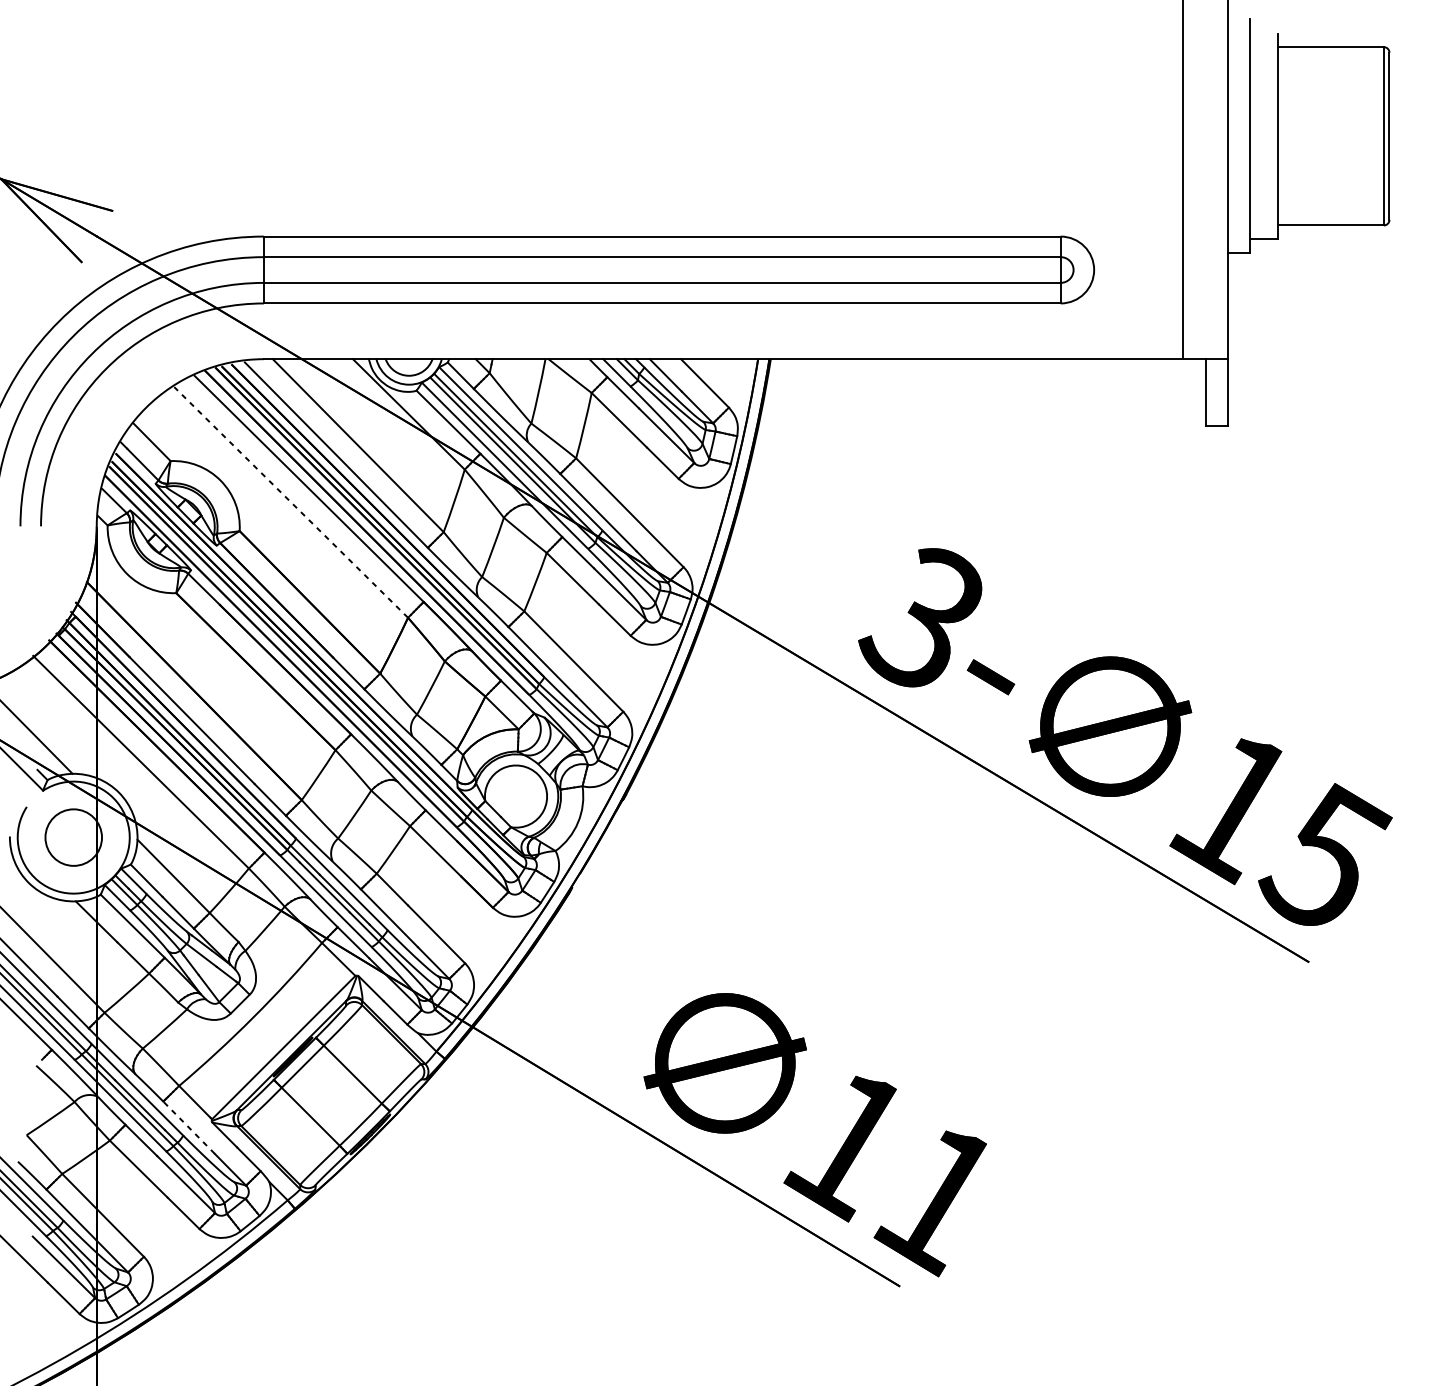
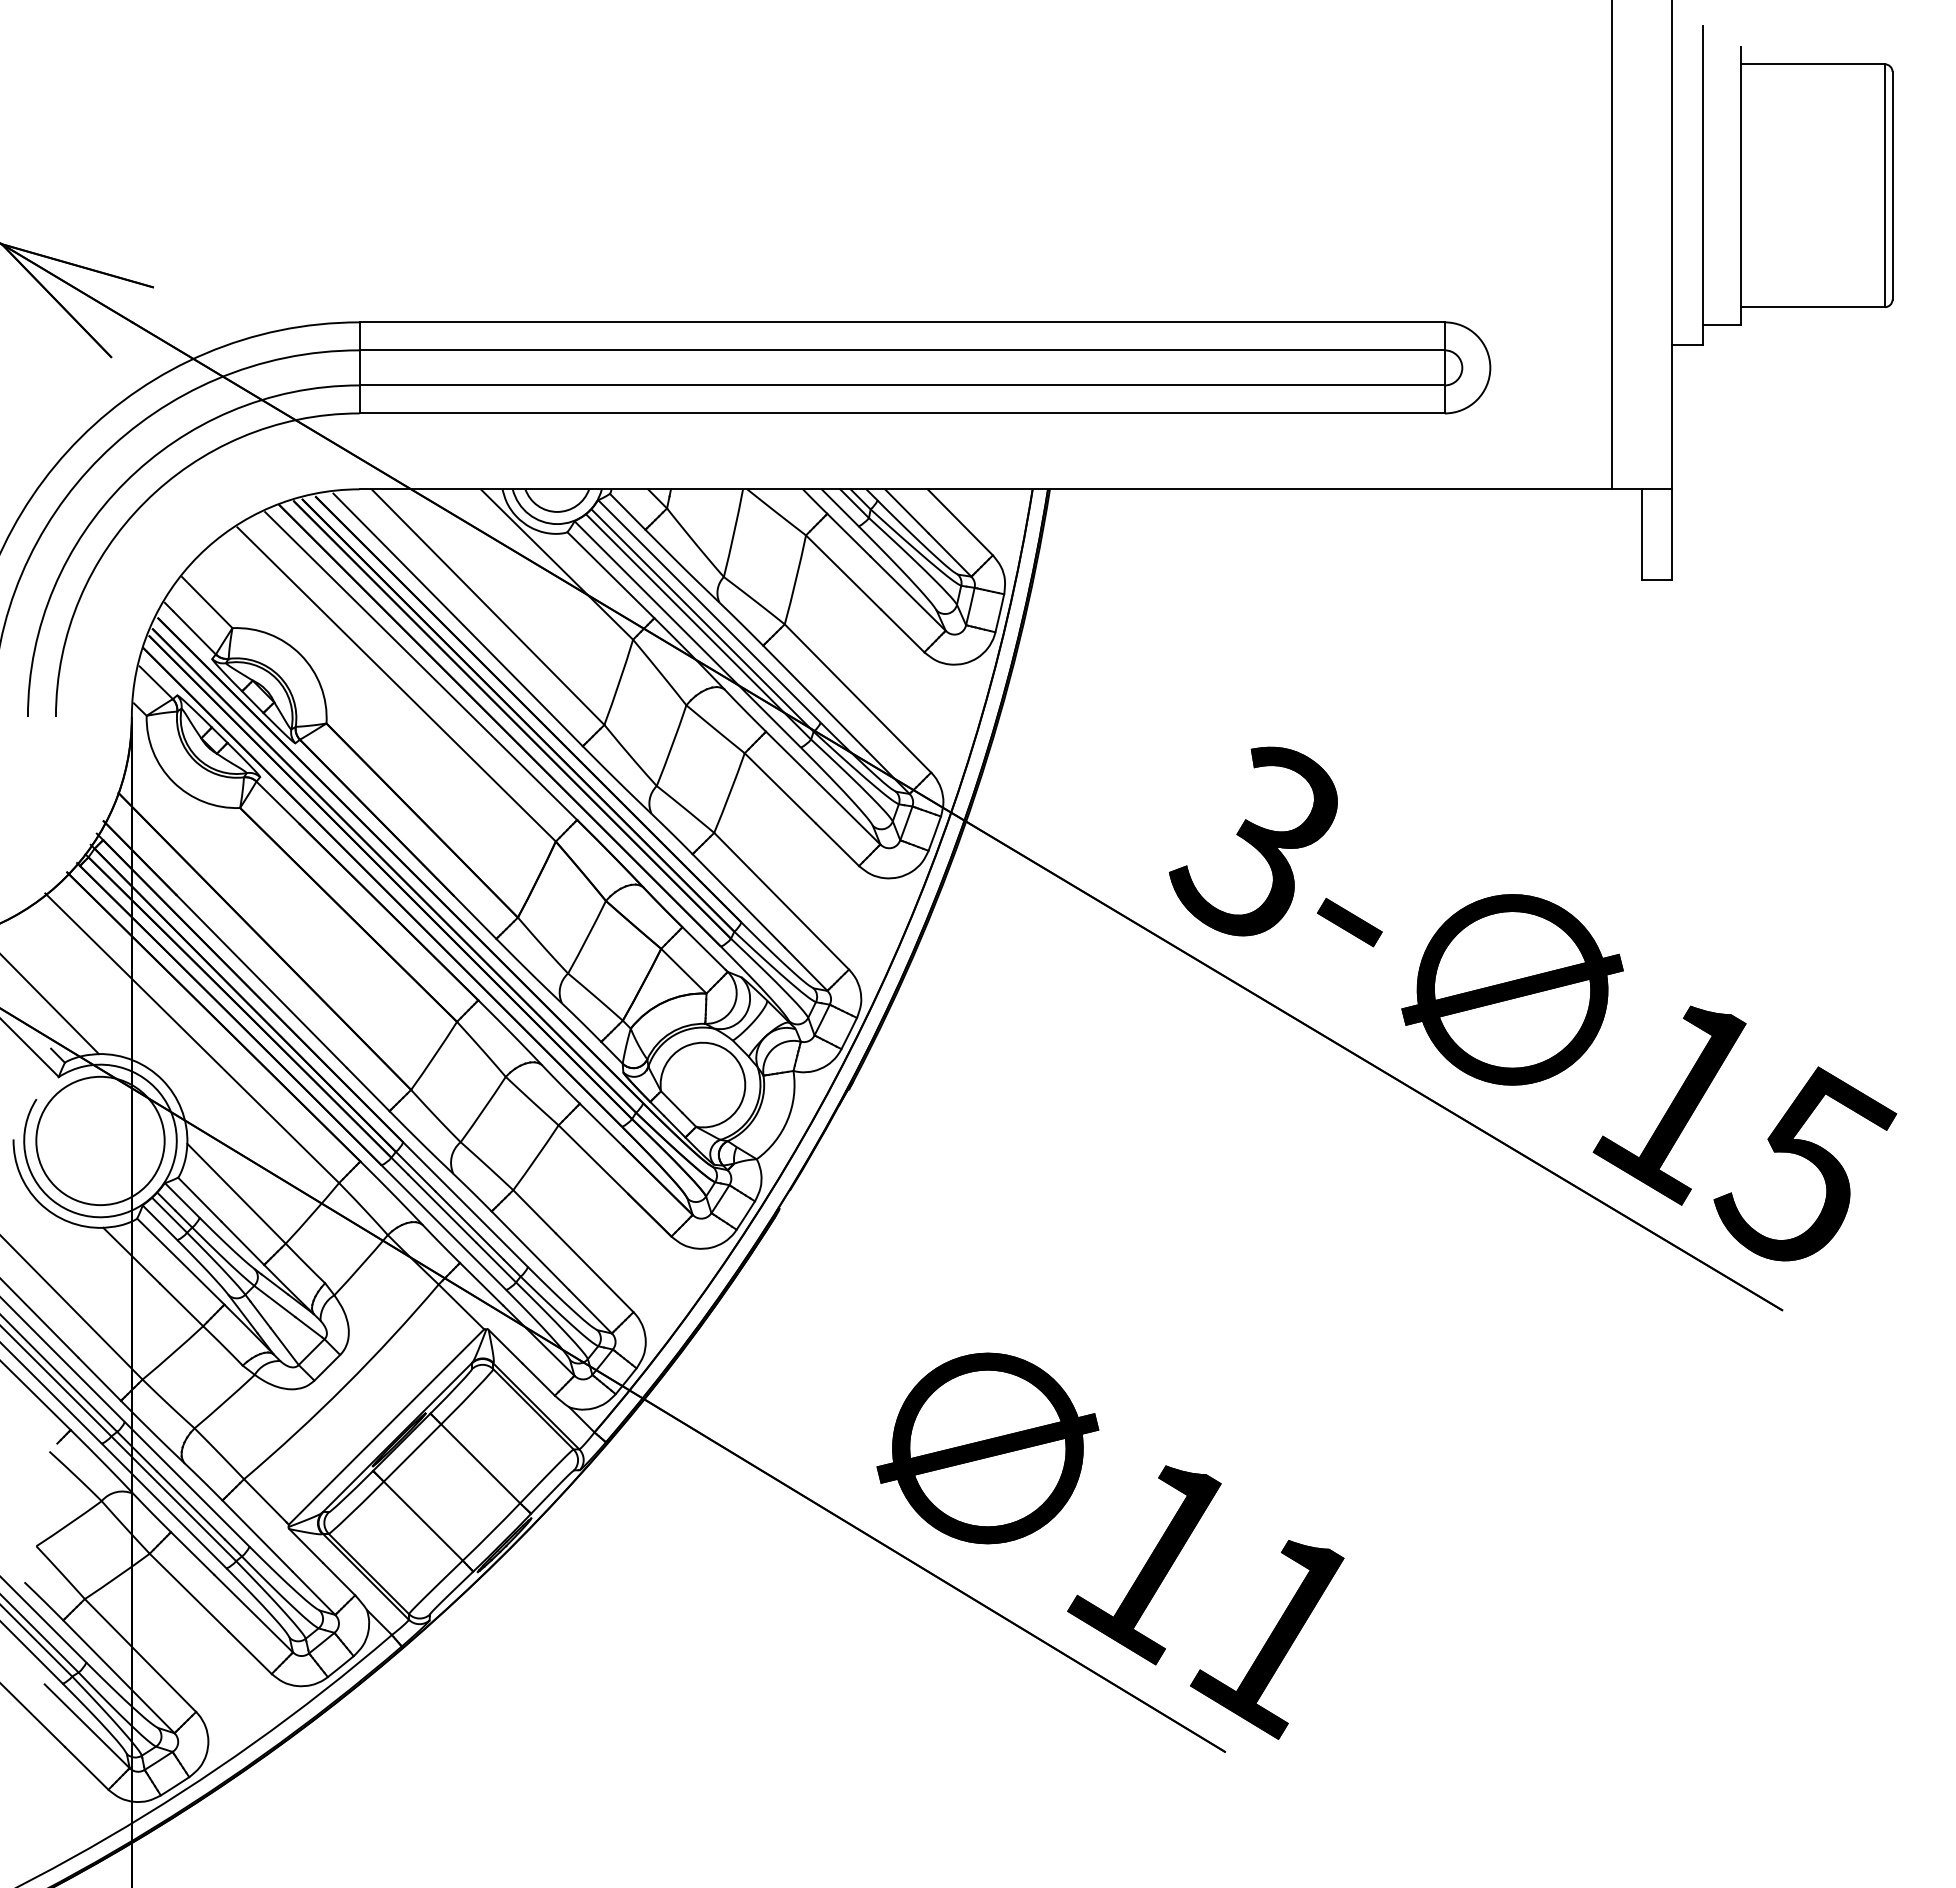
line: (291, 502) -> (396, 684), dashed -> solid
circle: (73, 837) -> (100, 1140), size x1.67
line: (189, 1127) -> (257, 1535), dashed -> solid

